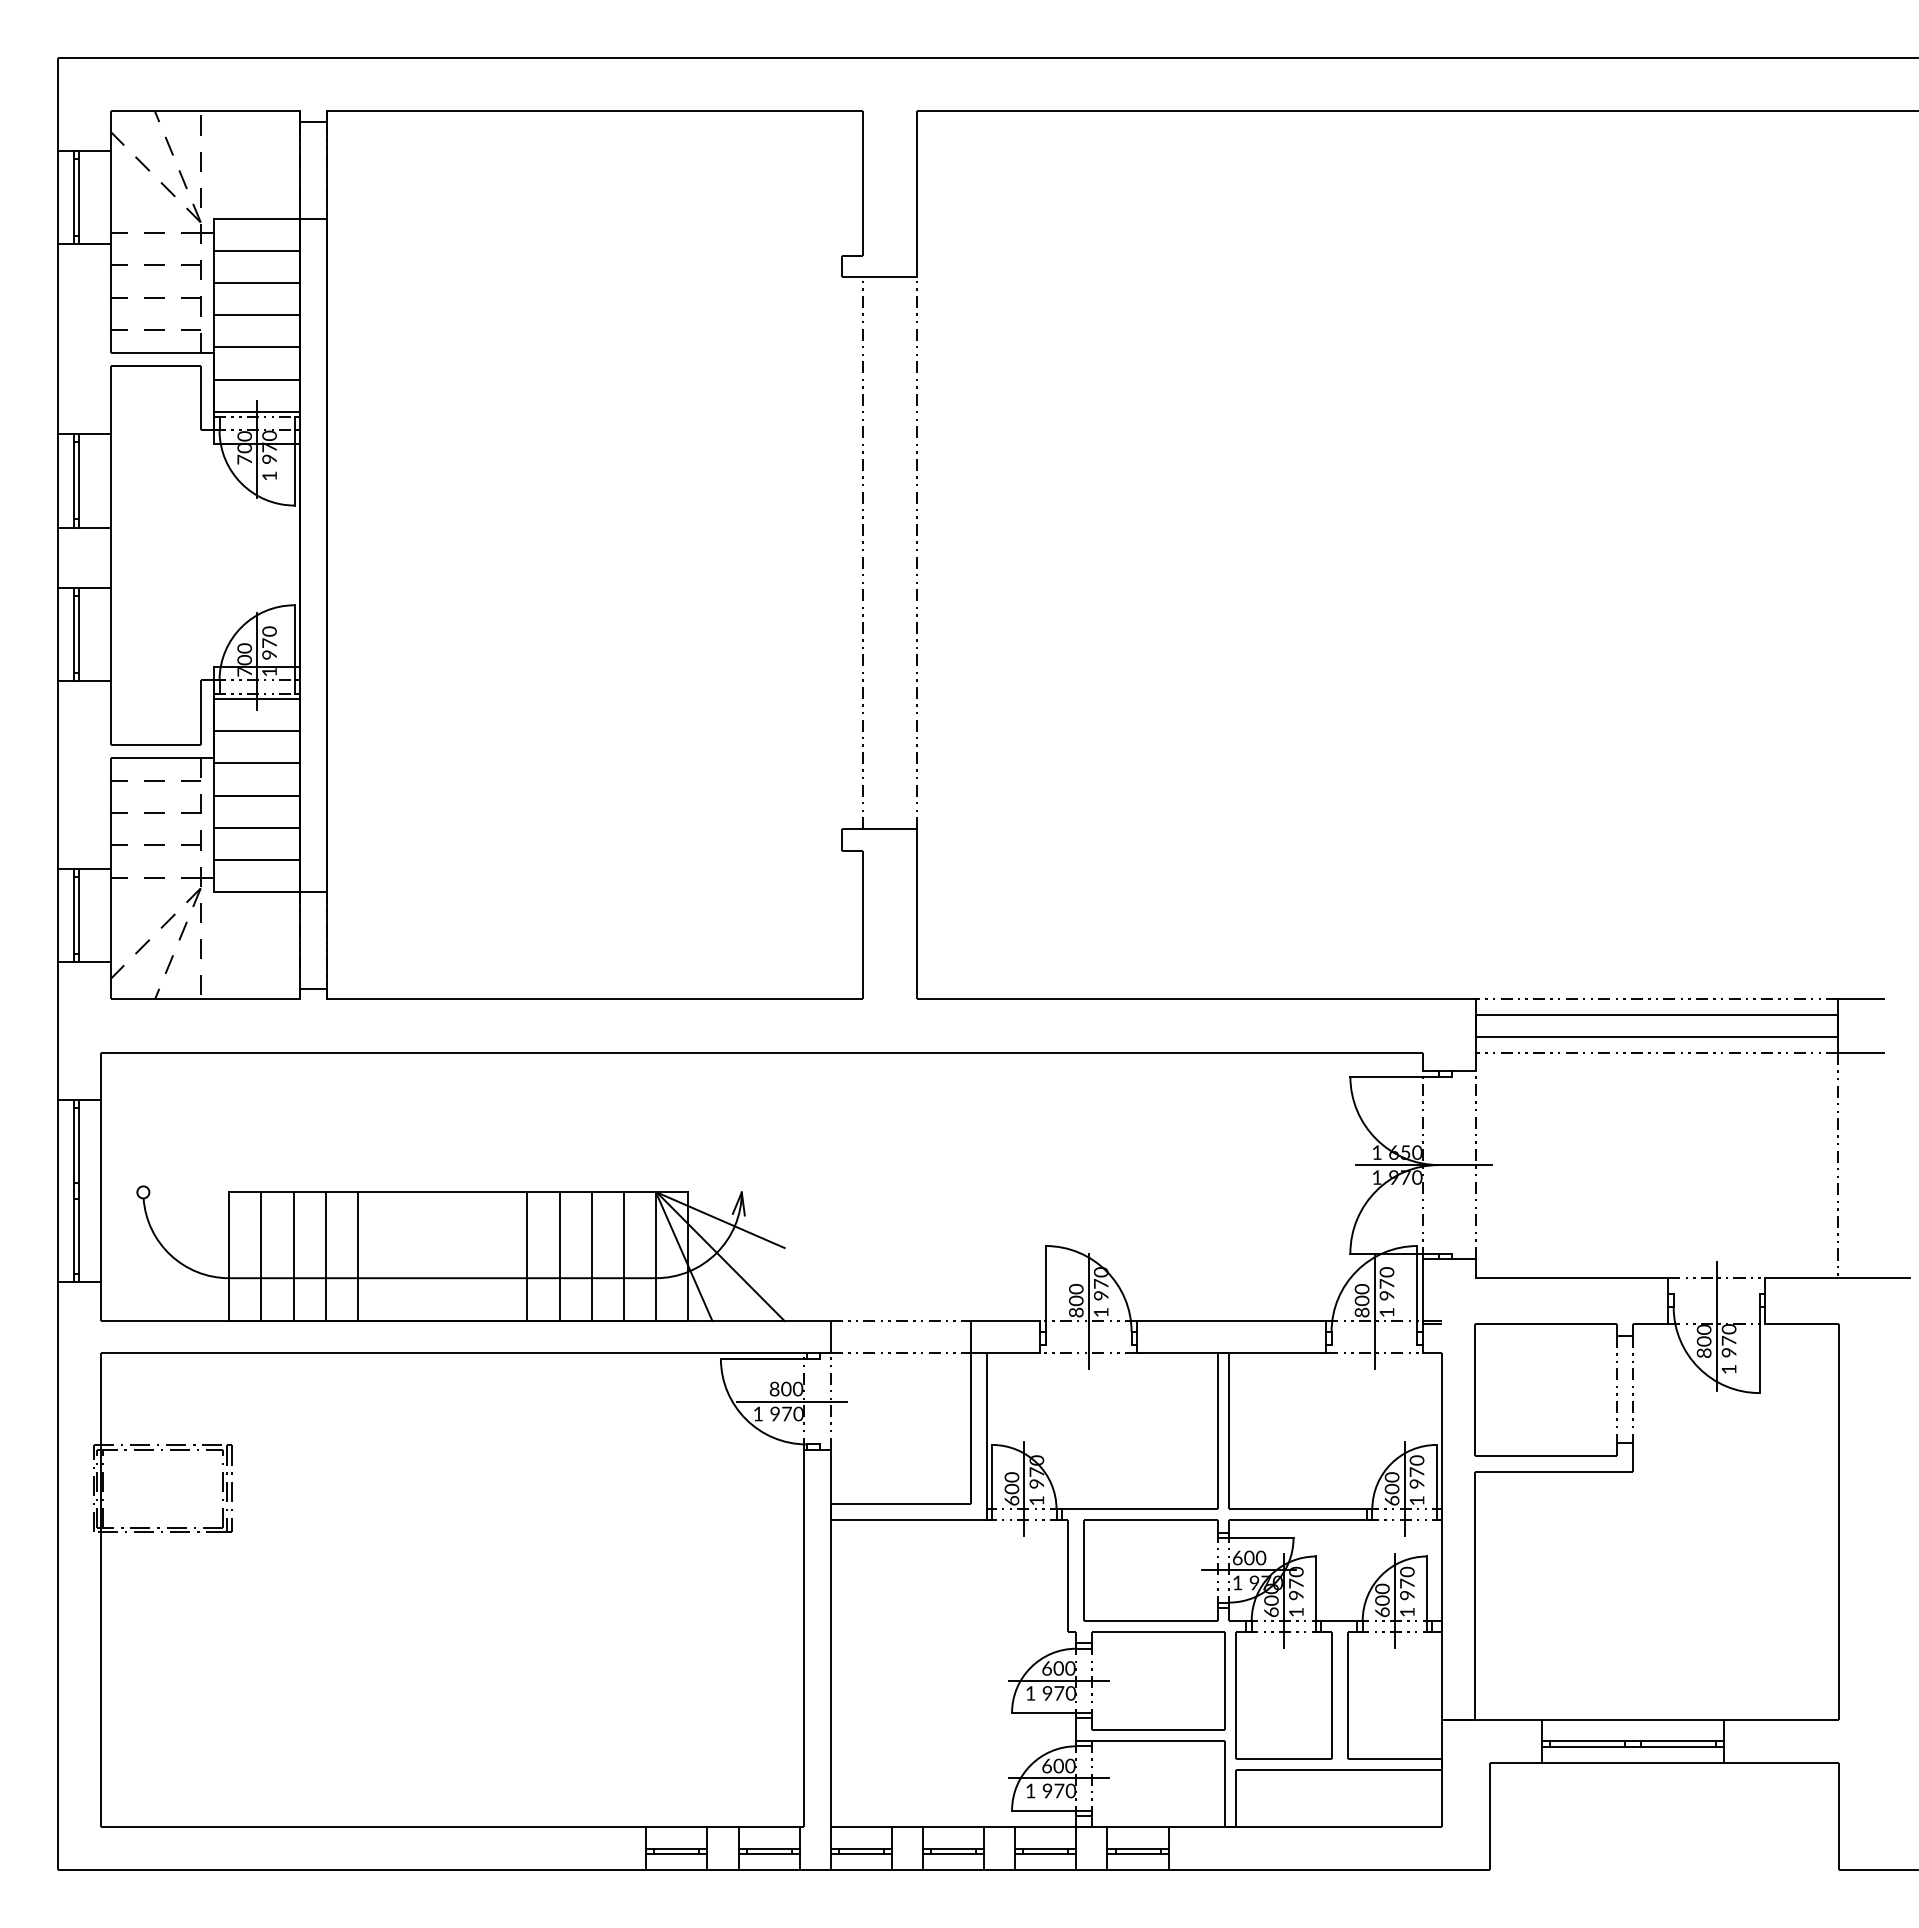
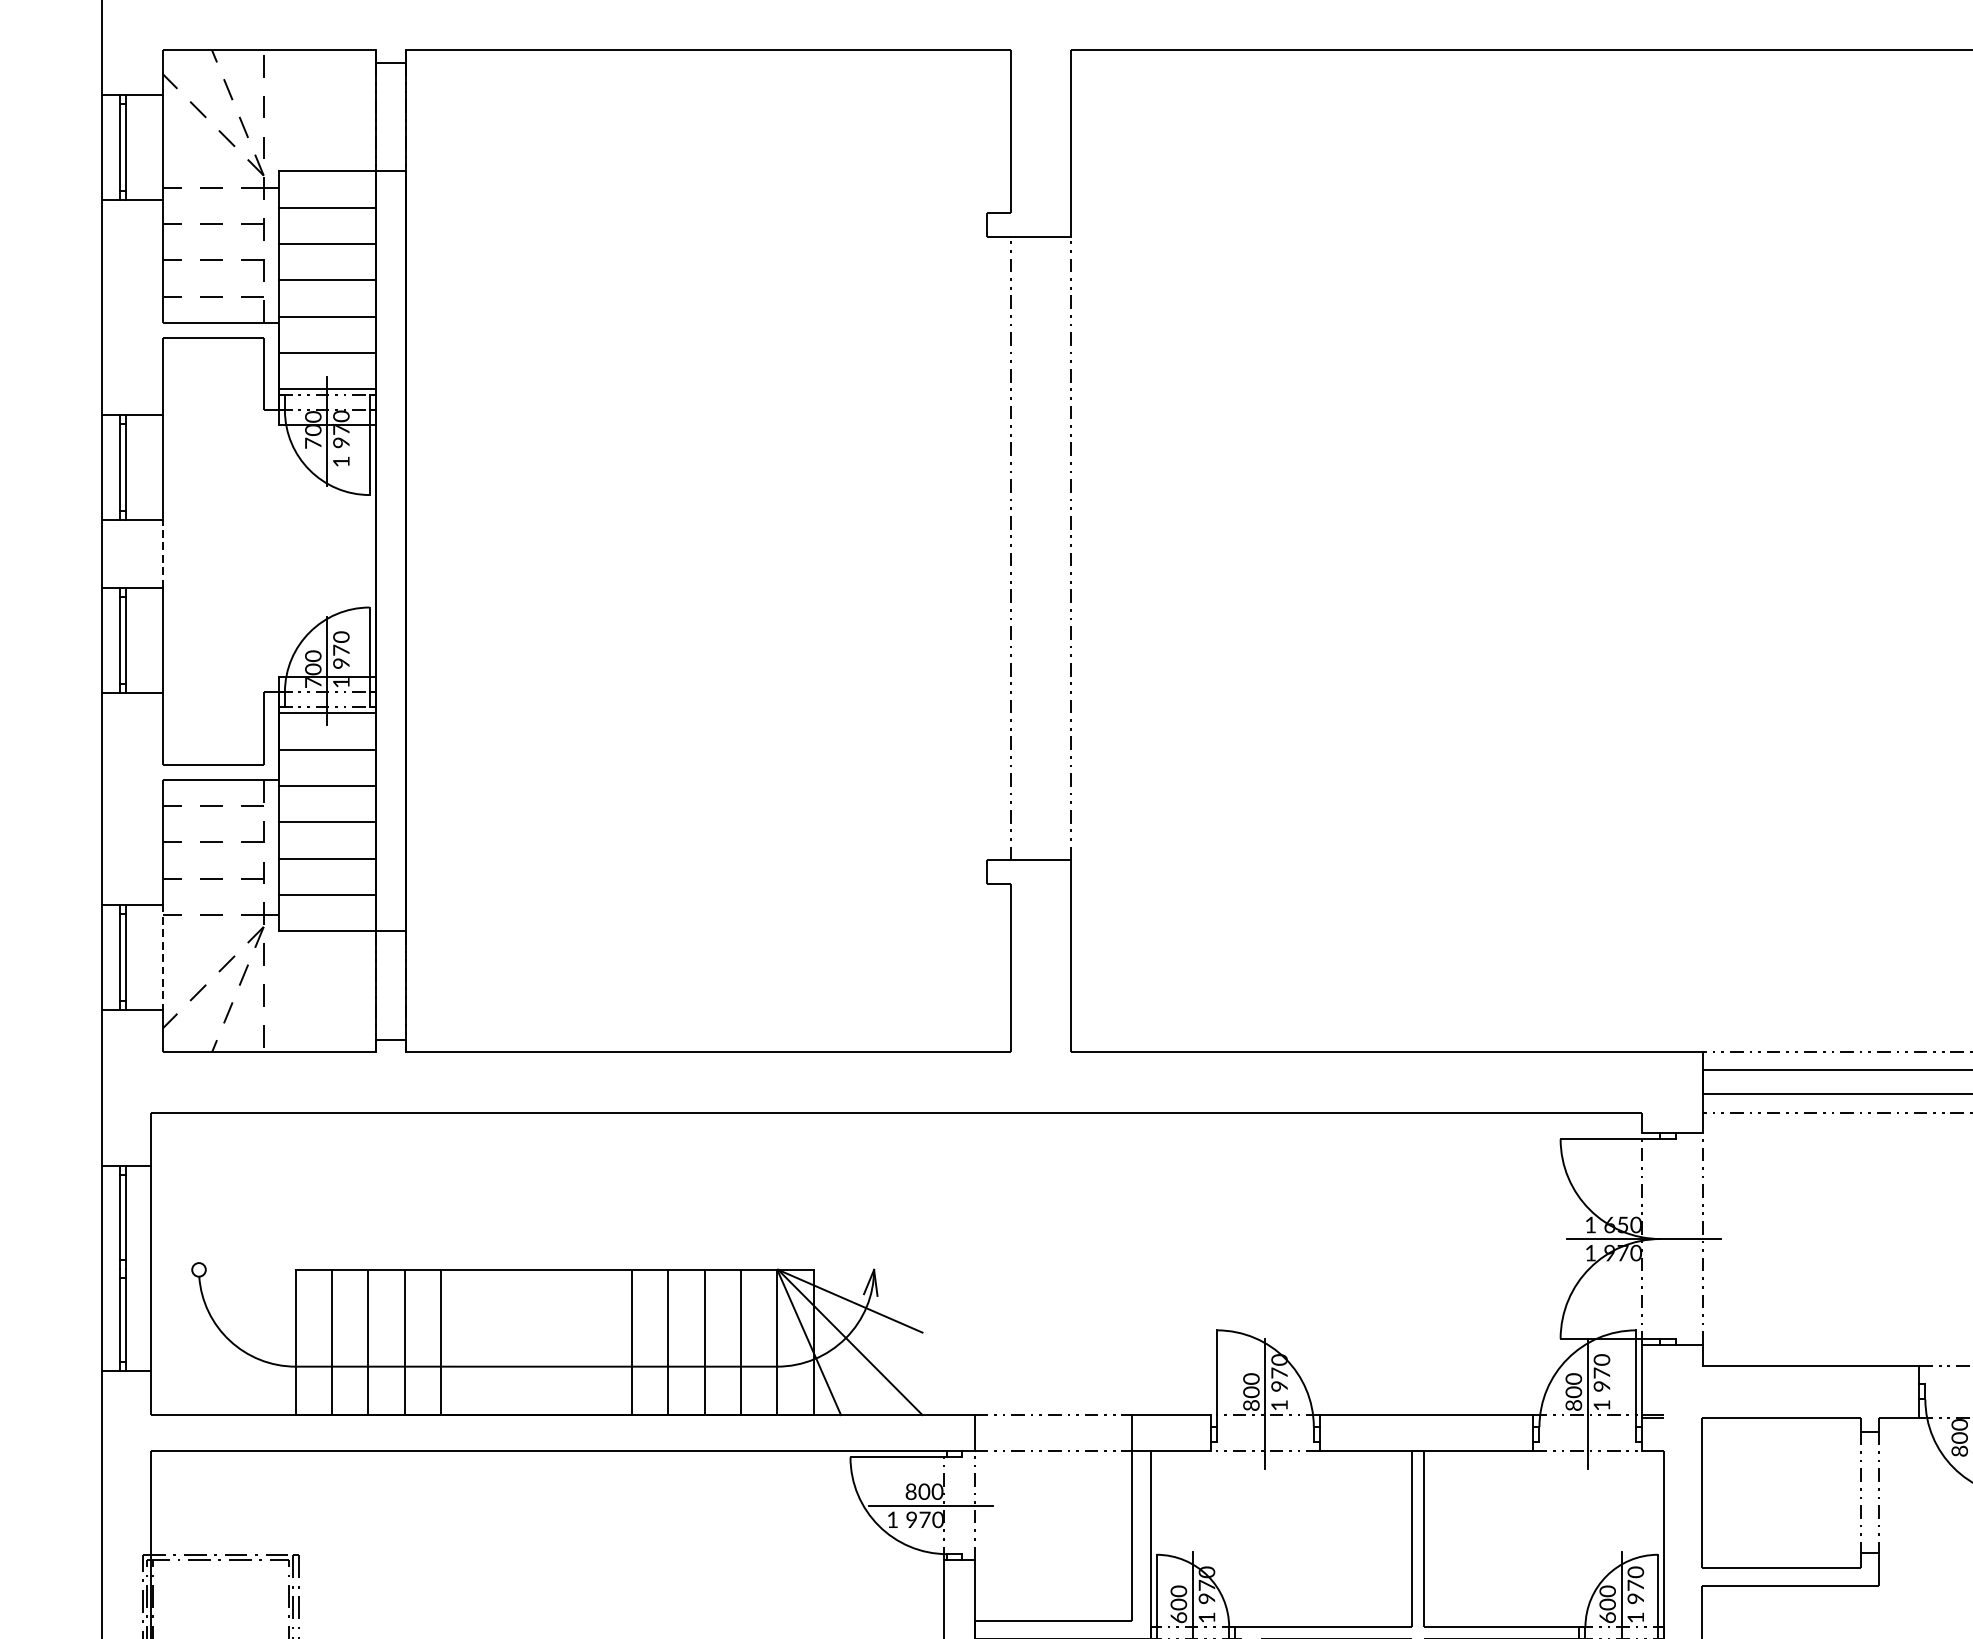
line: (111, 557) -> (163, 553), solid -> dashed
line: (111, 915) -> (163, 957), solid -> dashed

